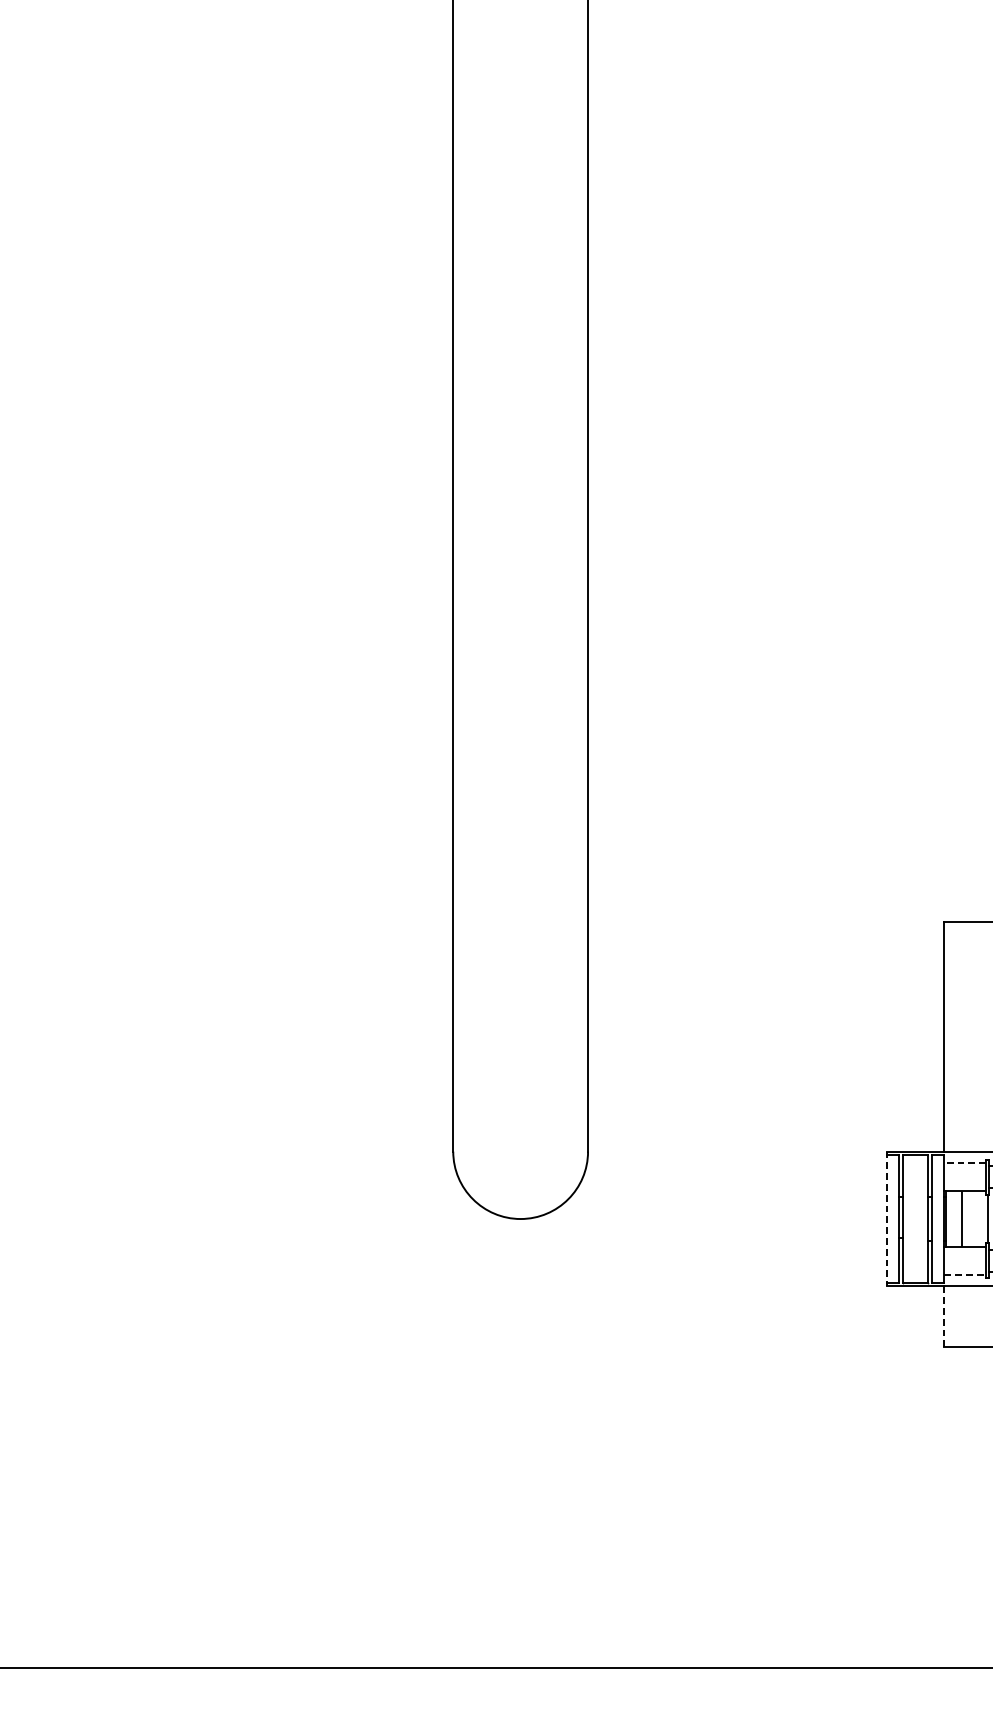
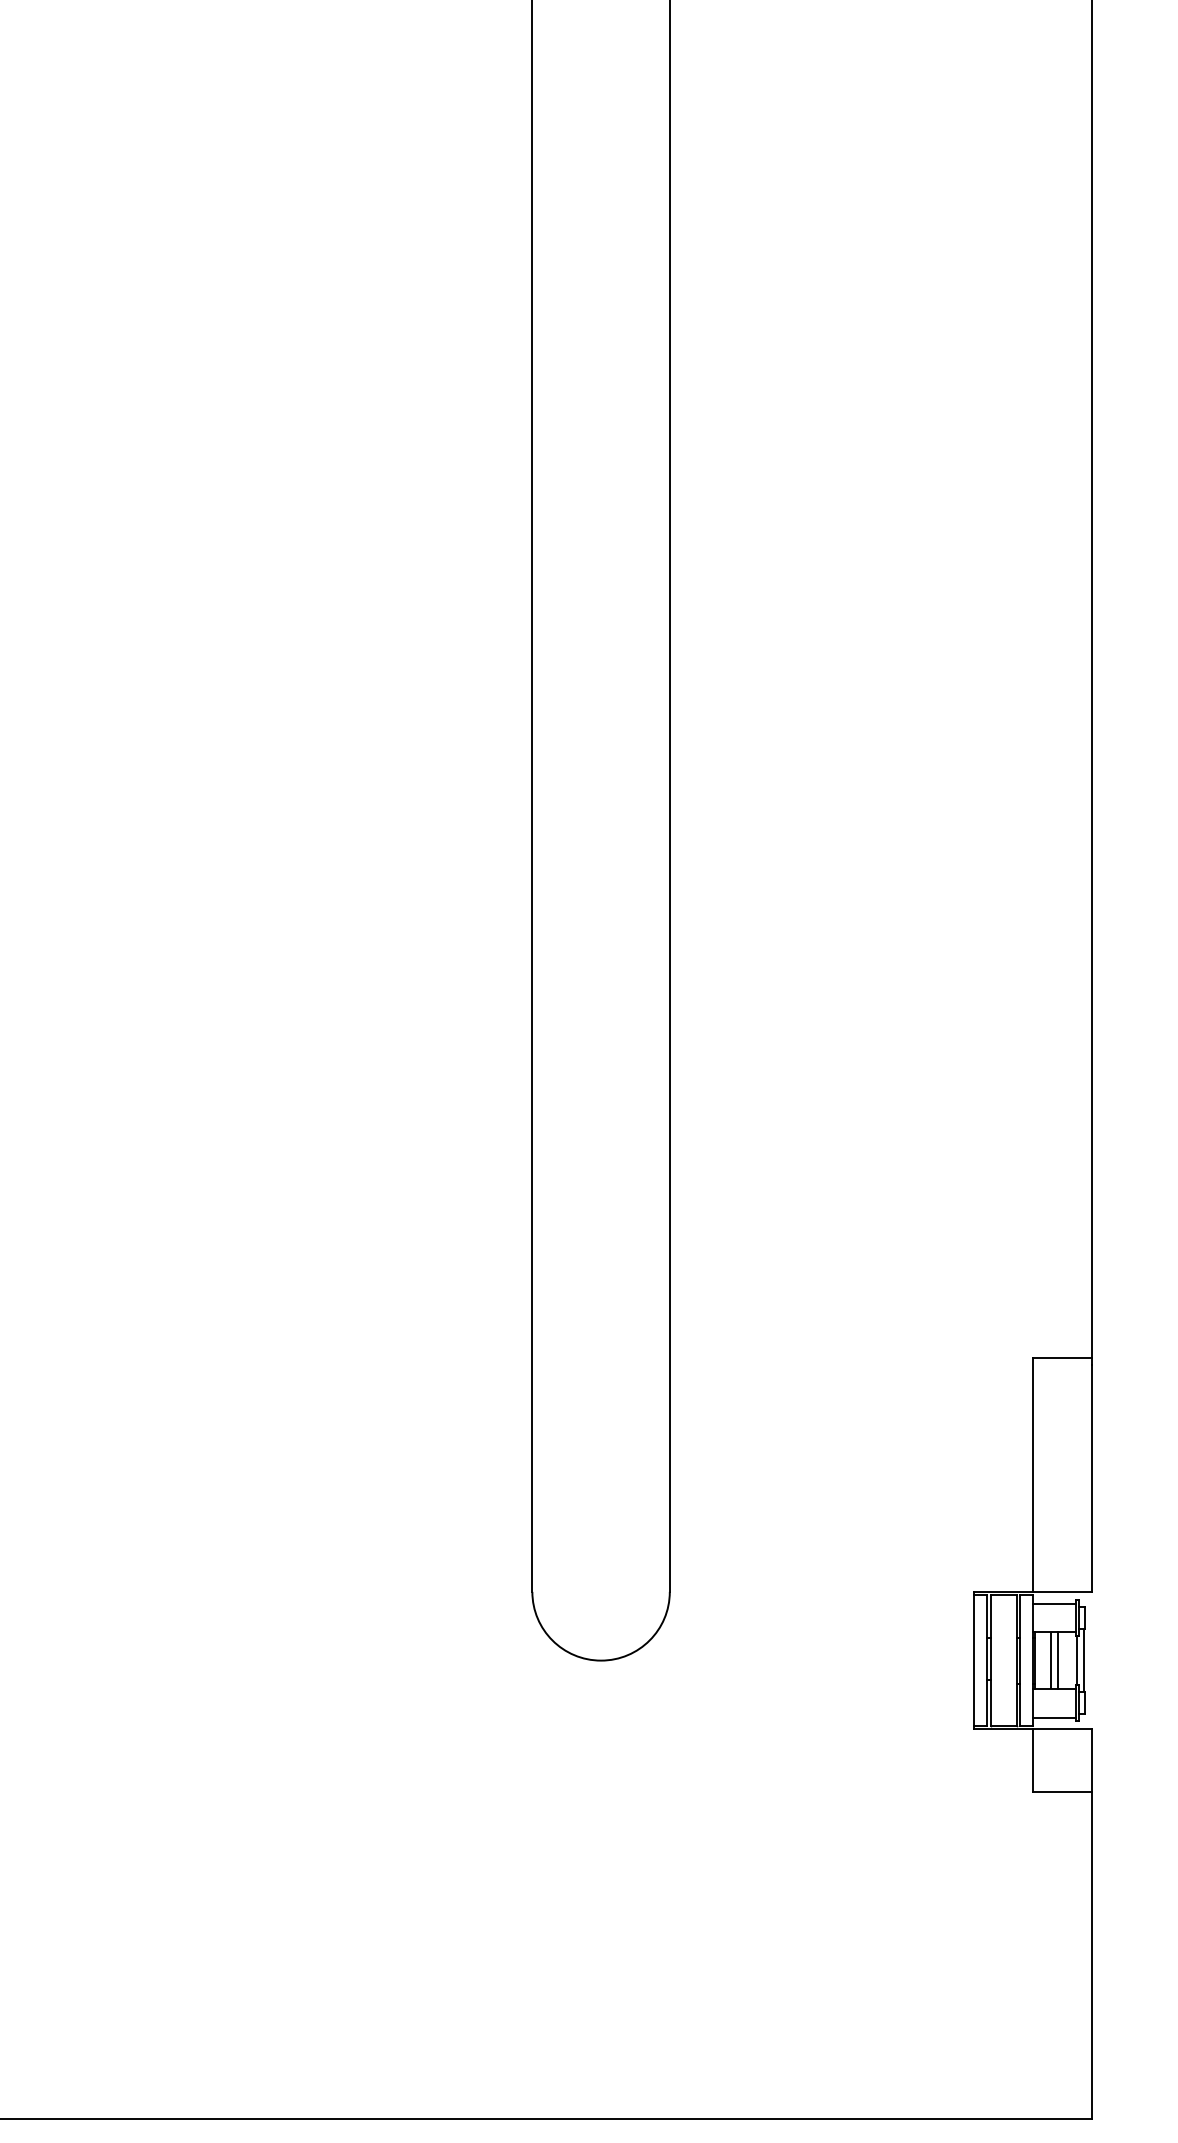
line: (964, 1162) -> (1053, 1603), dashed -> solid
line: (886, 1218) -> (974, 1660), dashed -> solid
line: (968, 1218) -> (1057, 1660), added
line: (965, 1274) -> (1054, 1717), dashed -> solid
line: (944, 1316) -> (1033, 1760), dashed -> solid

